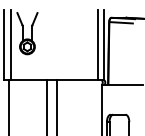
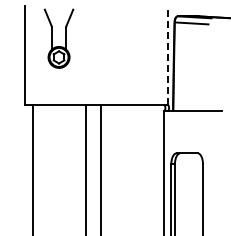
line: (10, 44) -> (35, 54), removed
line: (97, 44) -> (158, 54), removed
line: (104, 45) -> (167, 55), solid -> dashed

